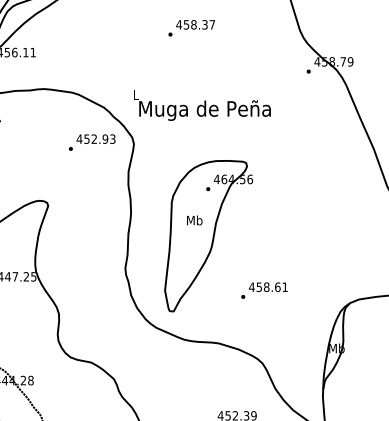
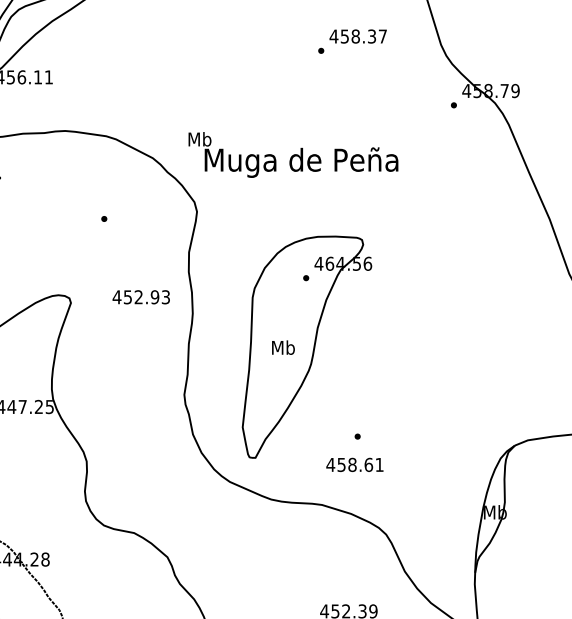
text: (191, 28) -> (352, 41), moved
text: (135, 94) -> (199, 138), L -> Mb
text: (95, 138) -> (140, 296), moved
text: (194, 220) -> (283, 347), moved
text: (268, 286) -> (355, 463), moved

